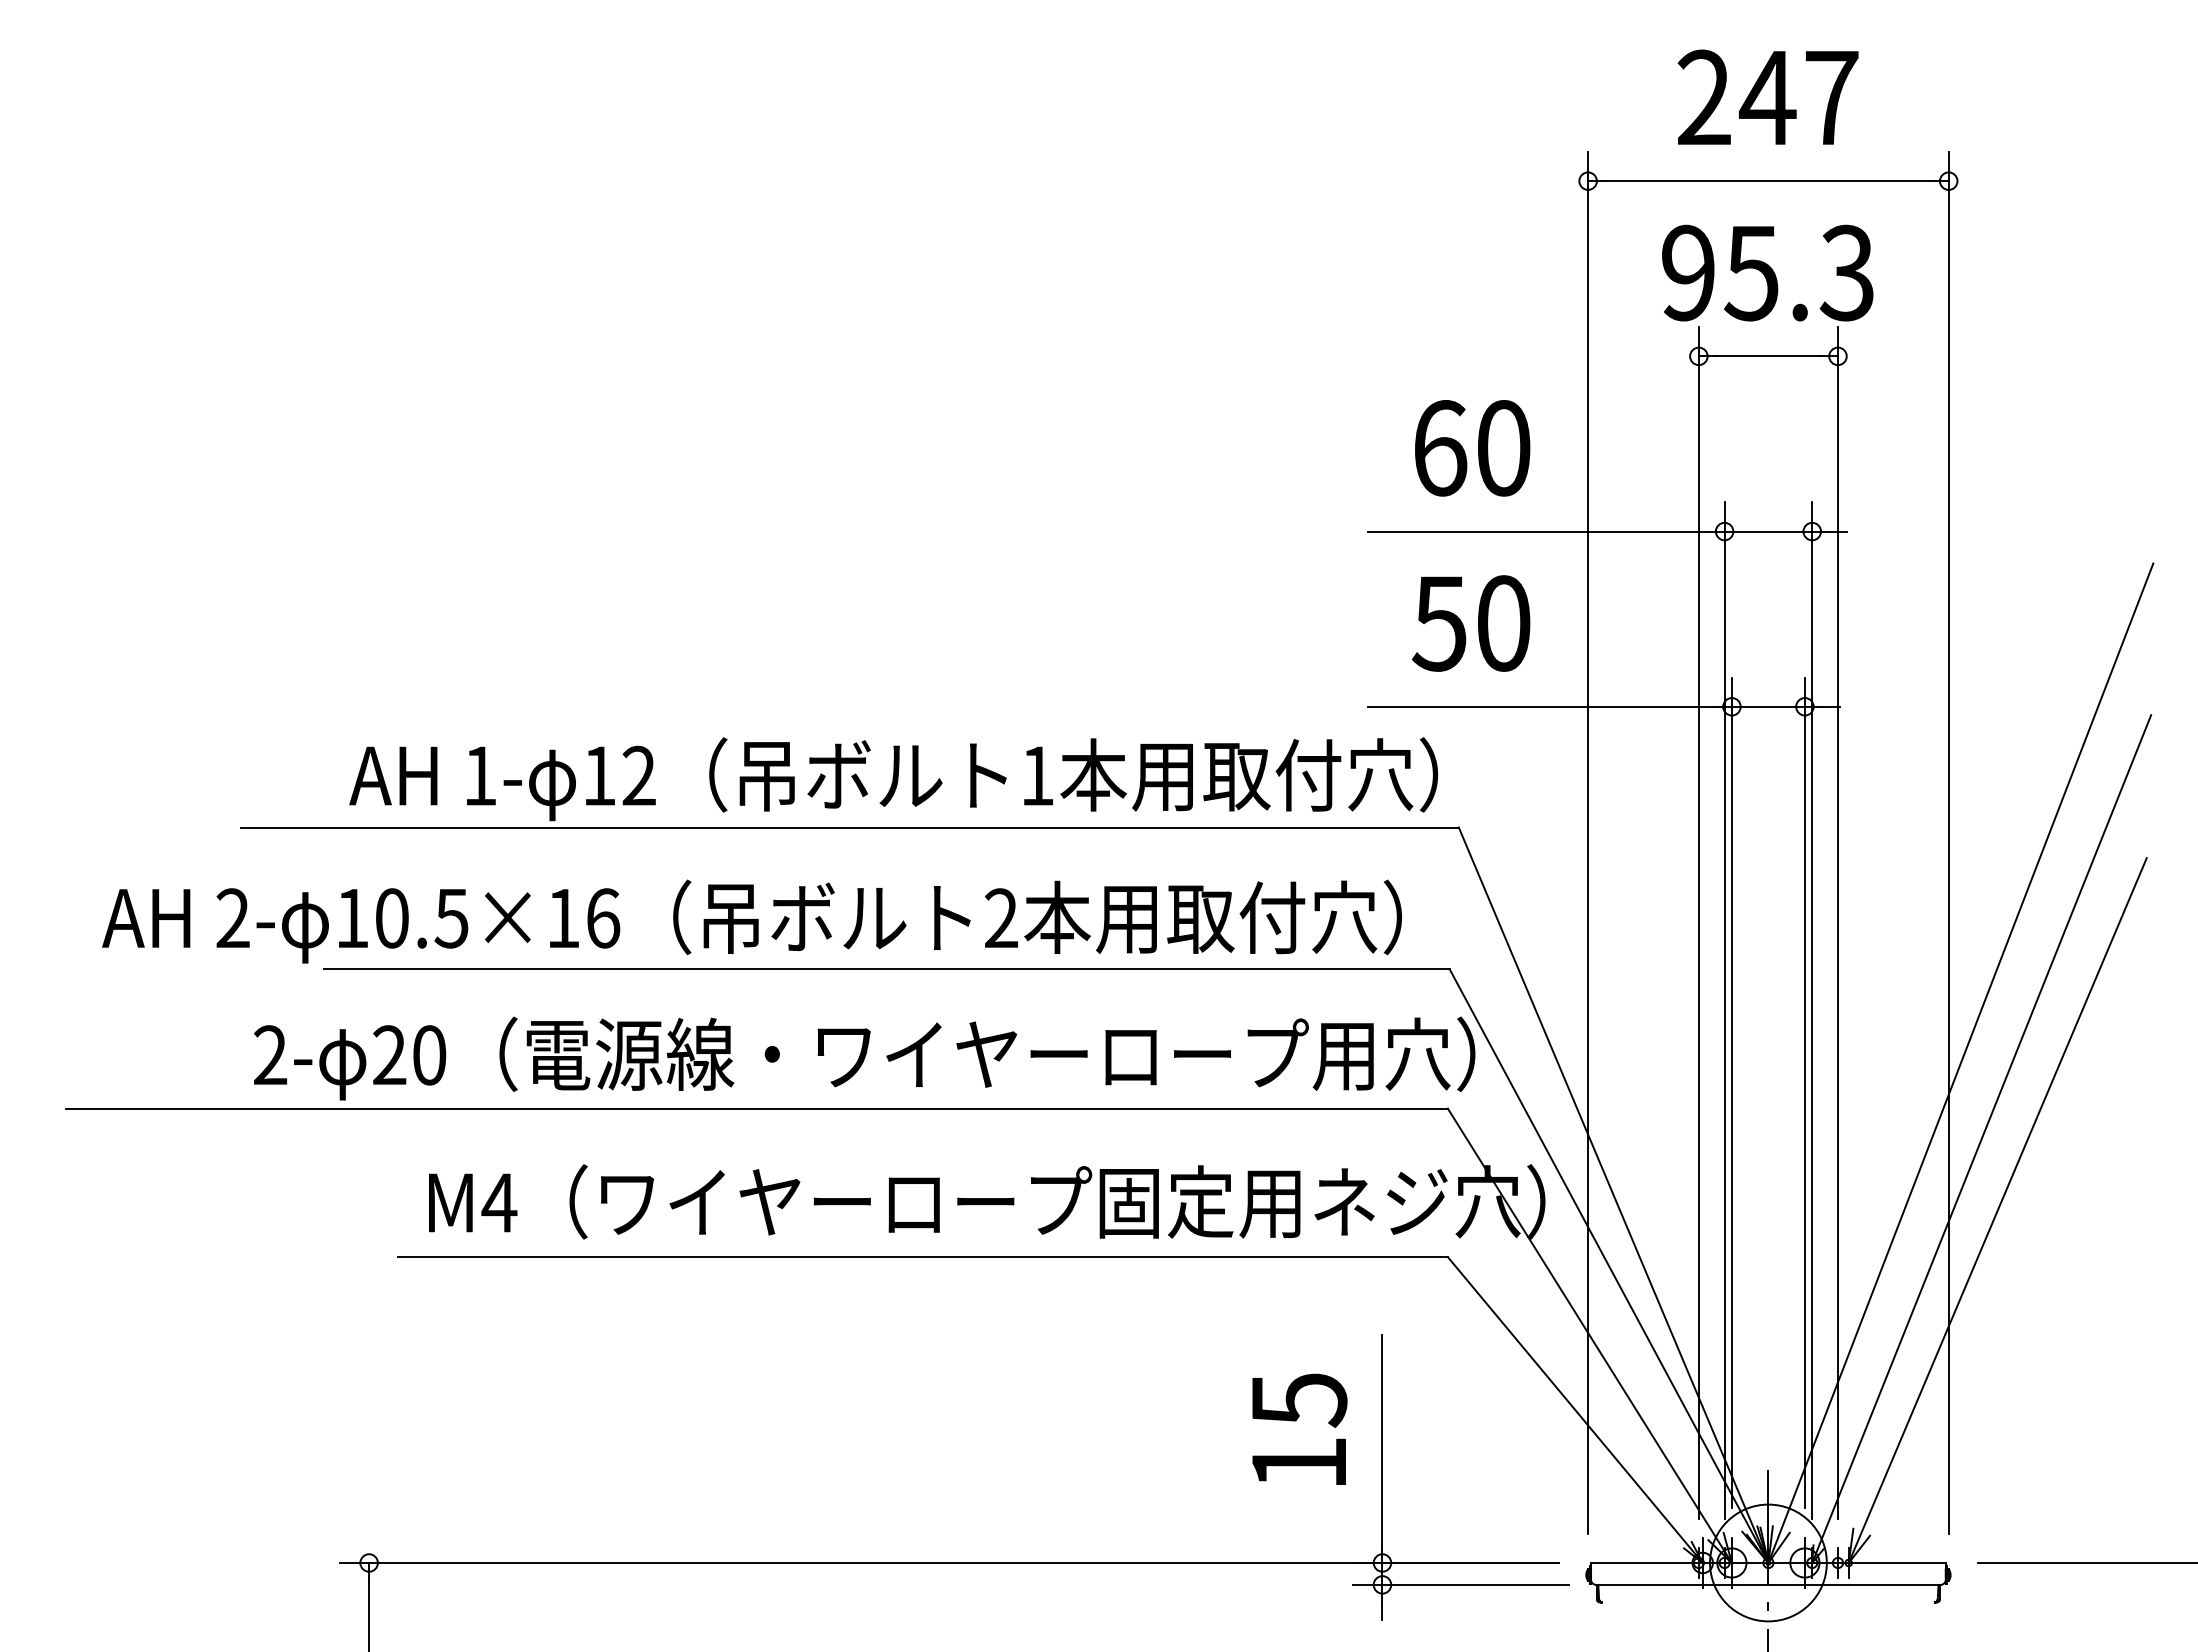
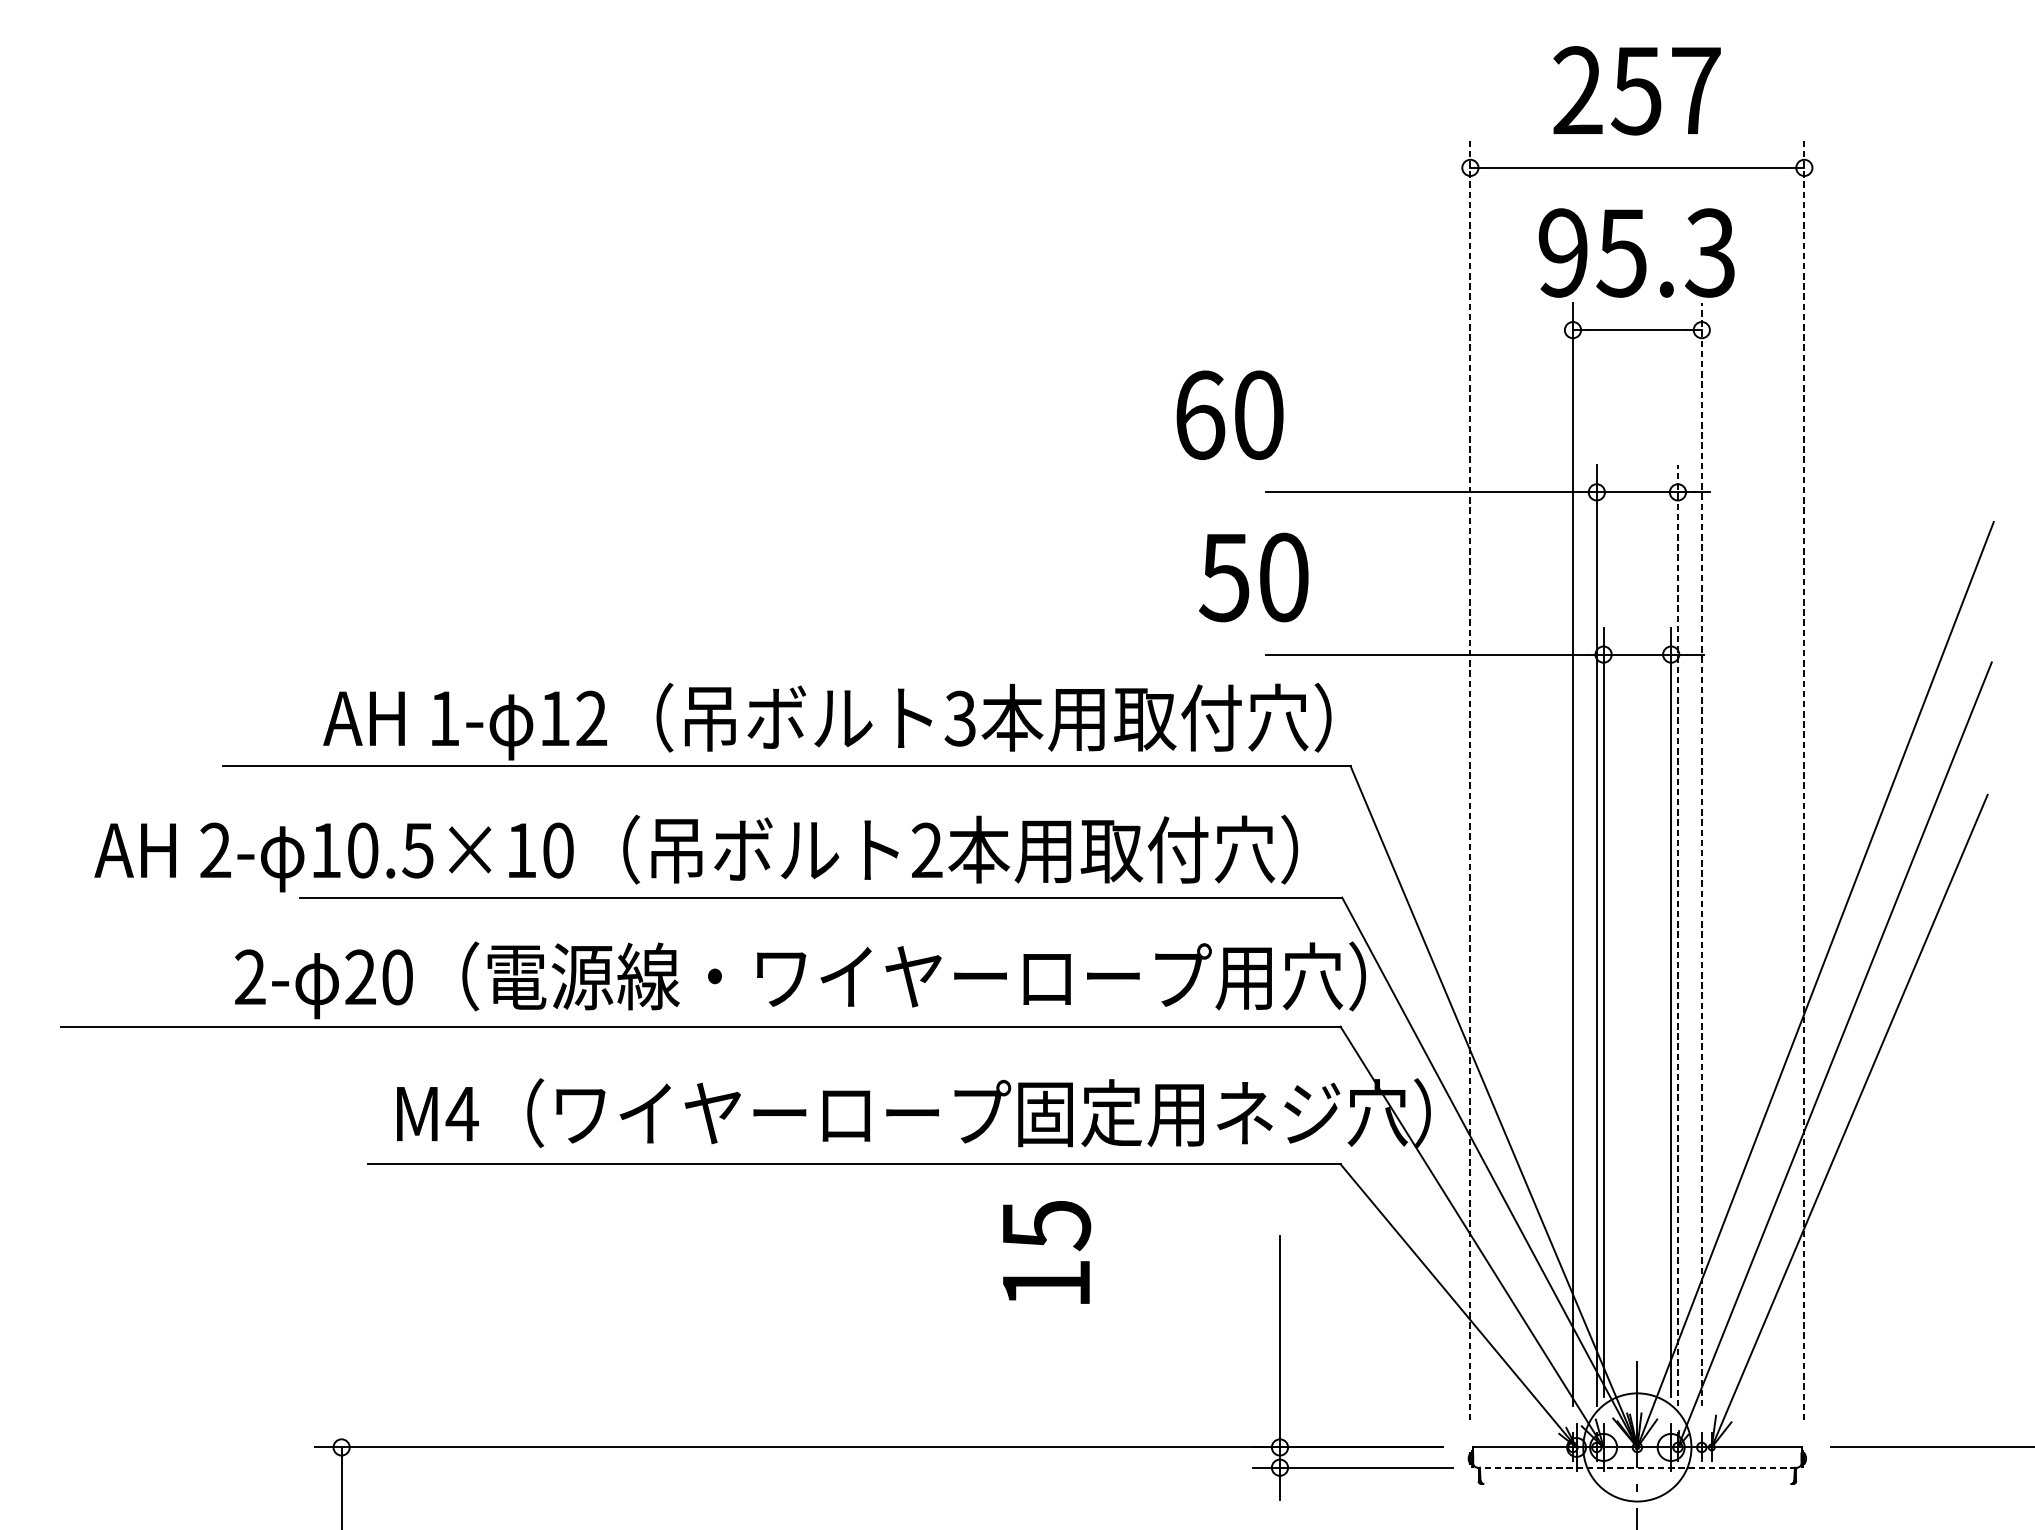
text: (1767, 98) -> (1636, 91), 247 -> 257
text: (1472, 448) -> (1230, 415), moved
text: (1471, 623) -> (1254, 577), moved
text: (1036, 775) -> (959, 718), 1 -> 3
line: (1588, 842) -> (1470, 780), solid -> dashed
line: (1948, 842) -> (1804, 780), solid -> dashed
text: (603, 918) -> (558, 850), 10.5×16 -> 10.5×10
line: (1838, 922) -> (1702, 854), solid -> dashed
line: (1812, 1010) -> (1678, 935), solid -> dashed
text: (1299, 1428) -> (1046, 1251), moved
line: (1767, 1584) -> (1636, 1467), solid -> dashed

